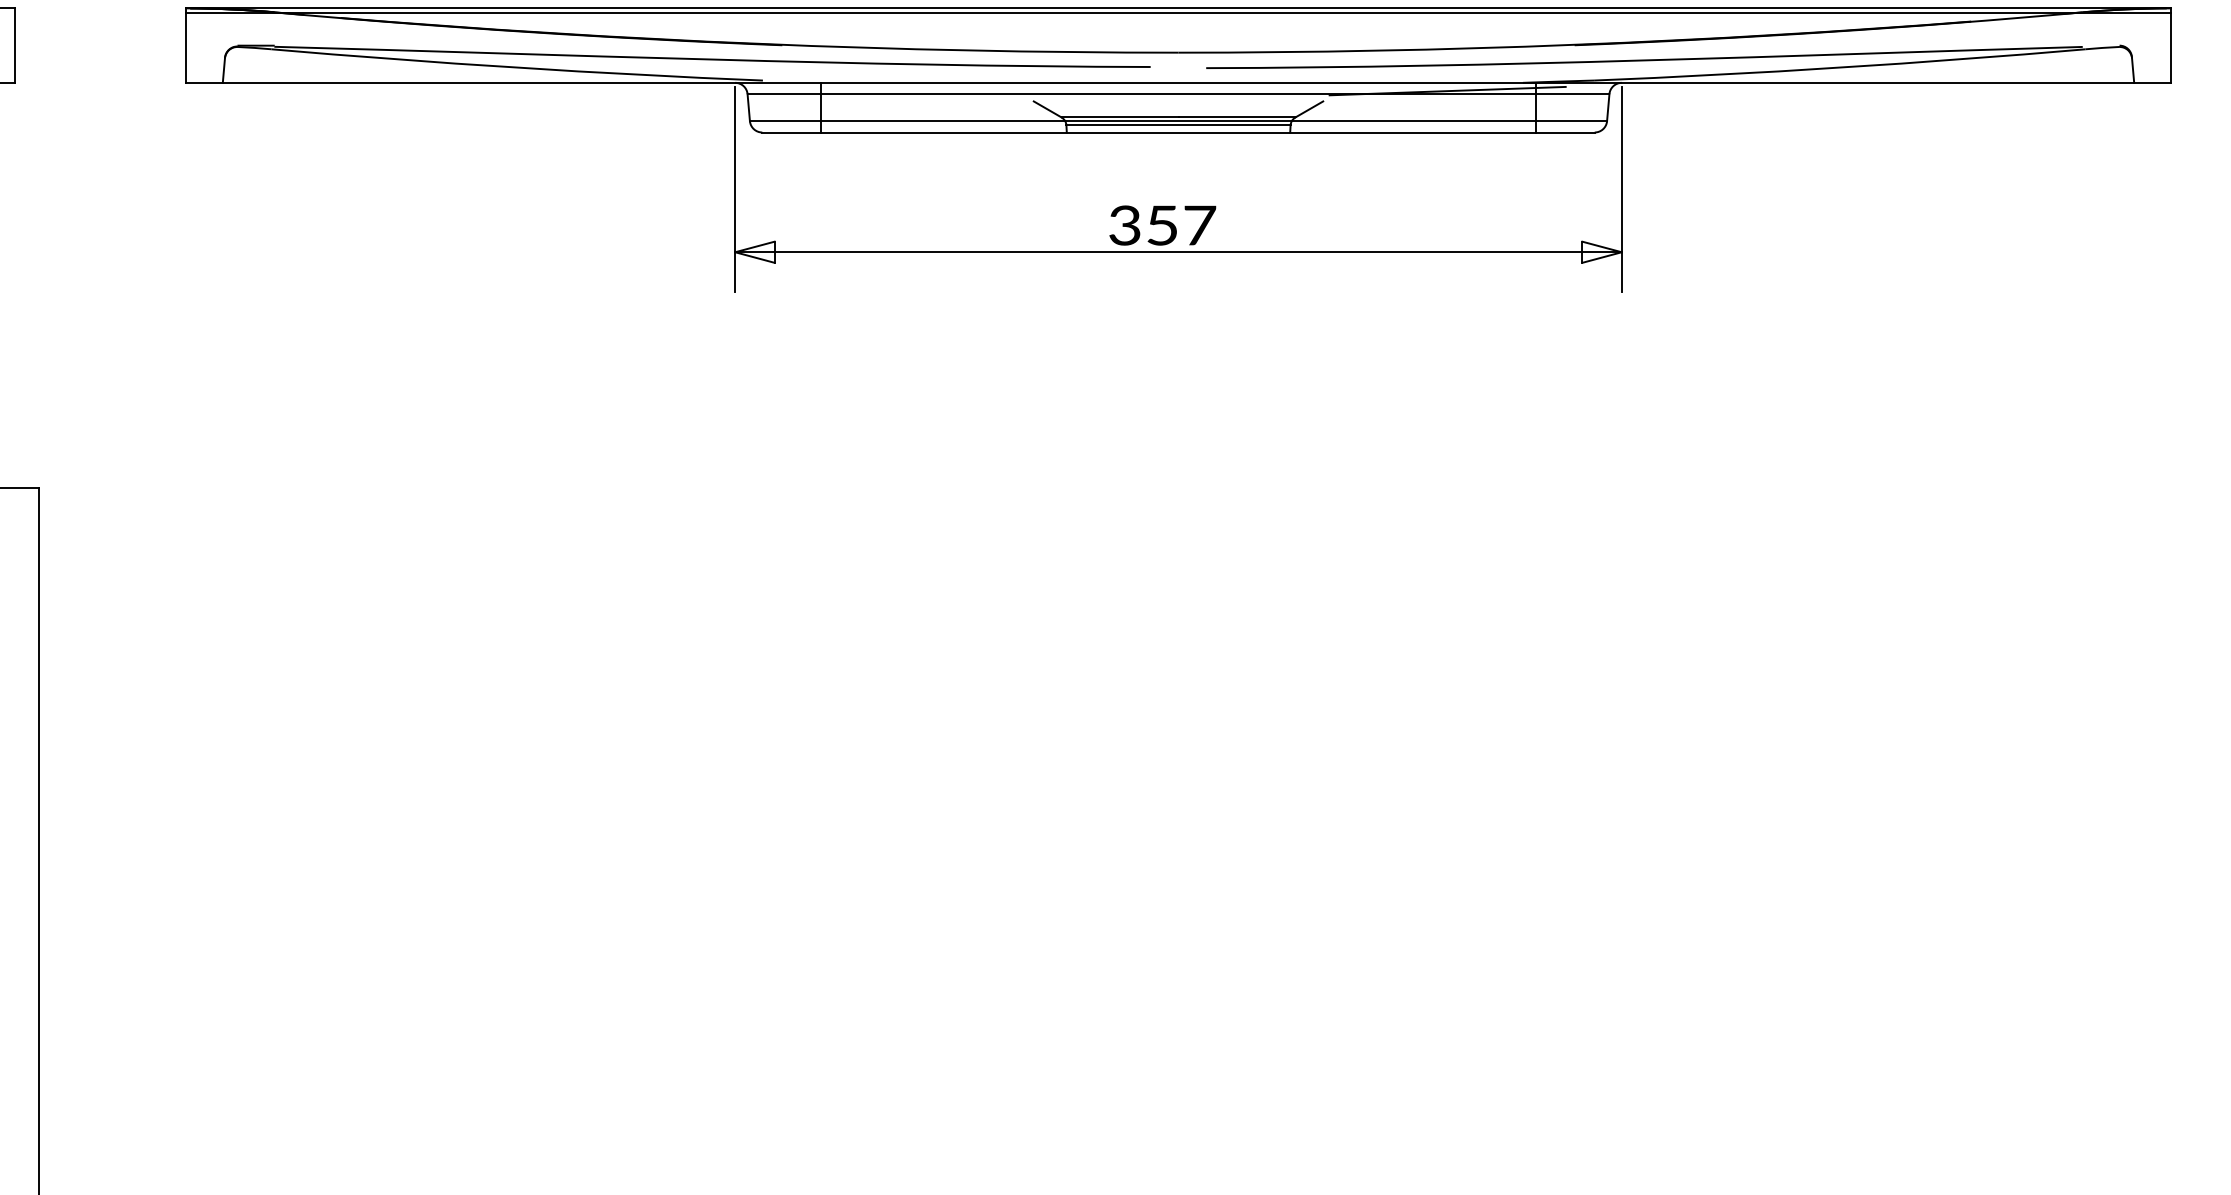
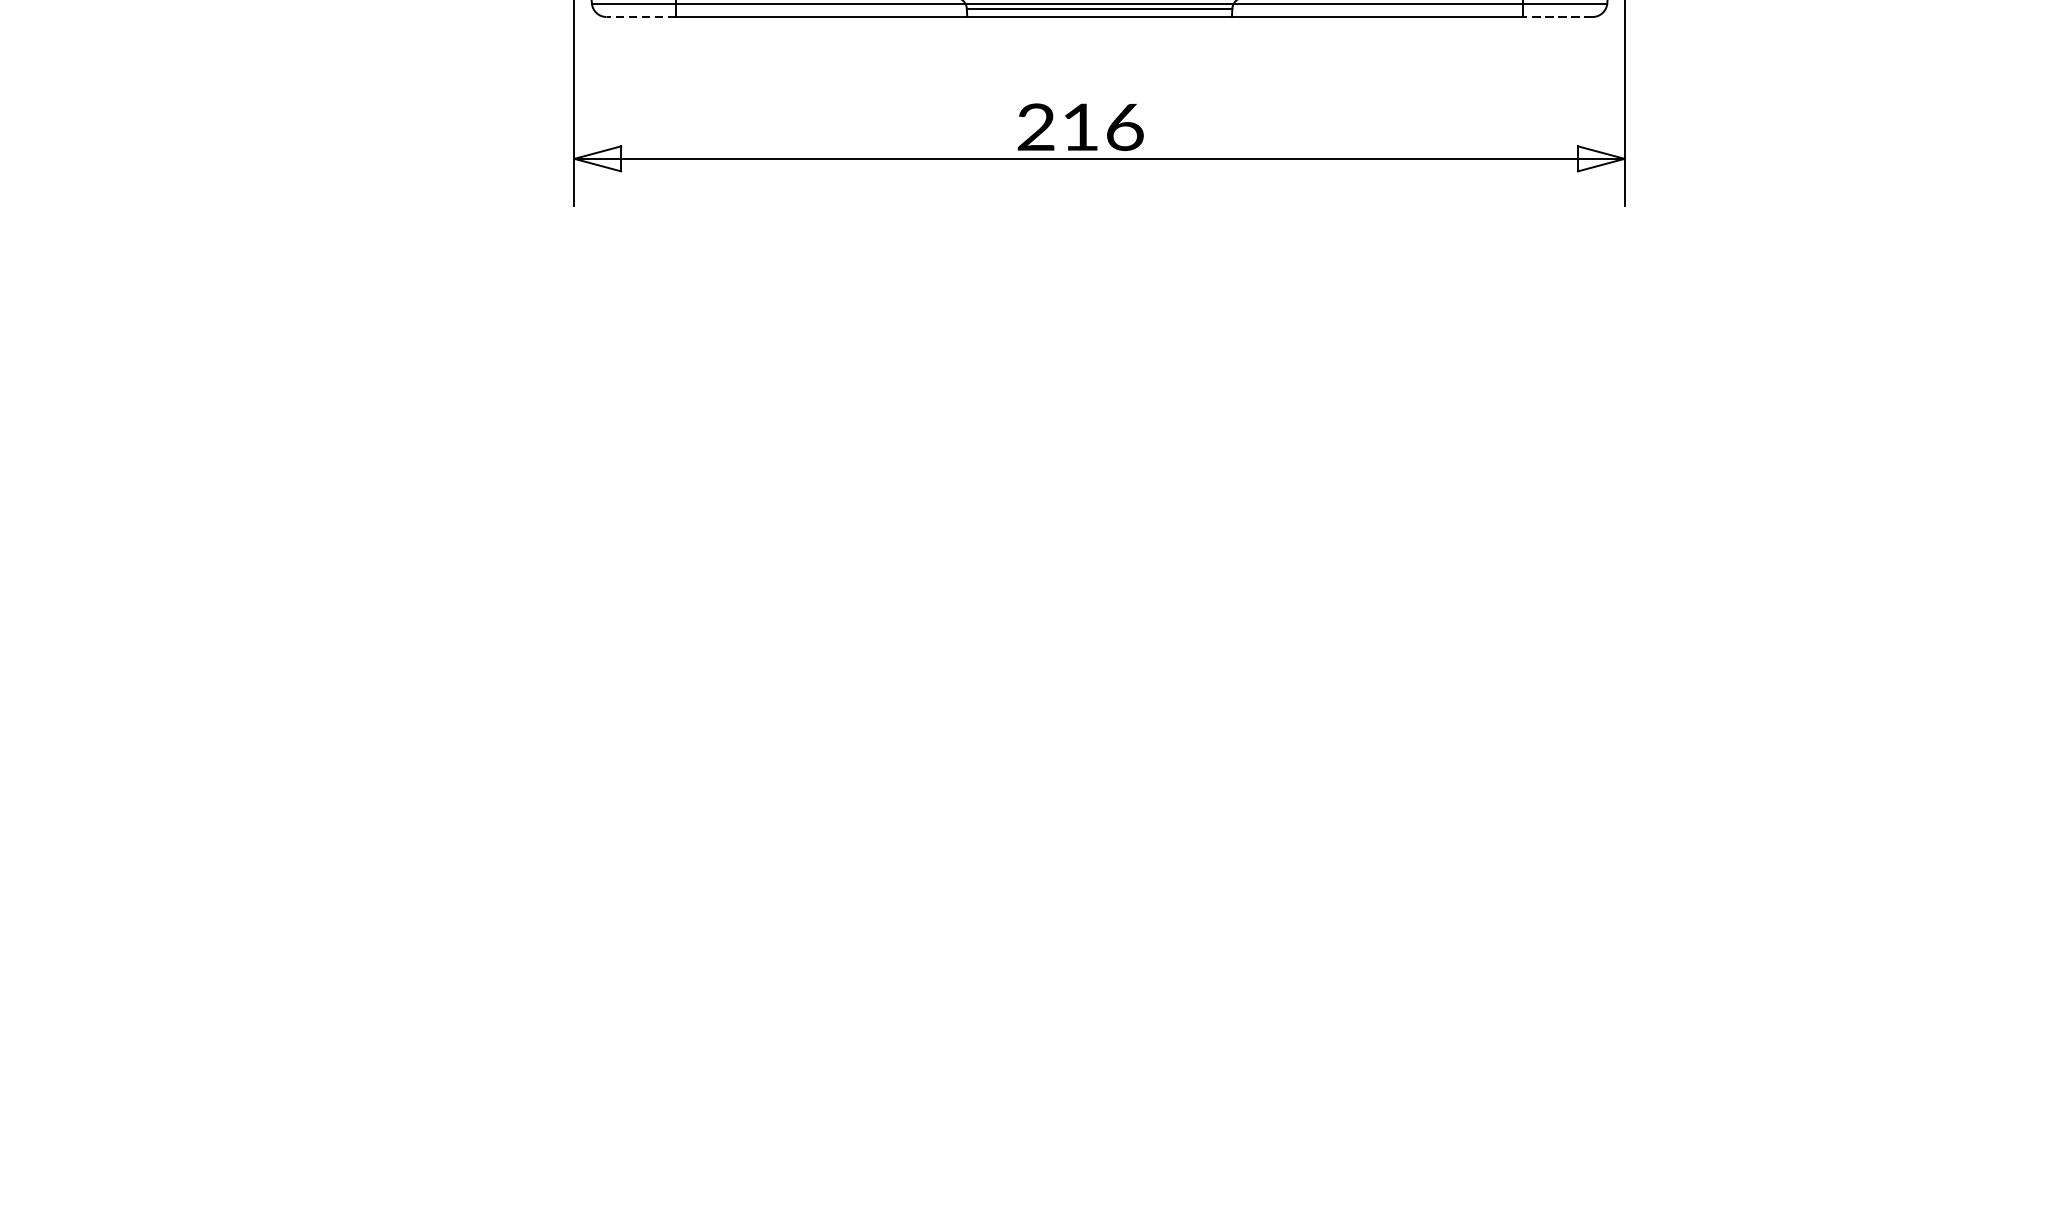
line: (791, 132) -> (641, 16), solid -> dashed
line: (1564, 132) -> (1556, 16), solid -> dashed
text: (1162, 225) -> (1080, 127), 357 -> 216

